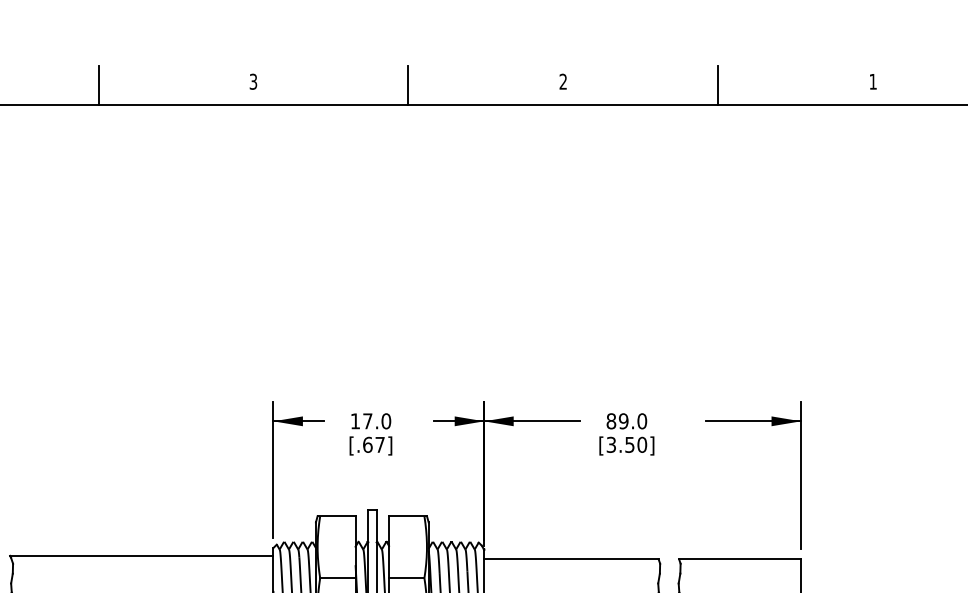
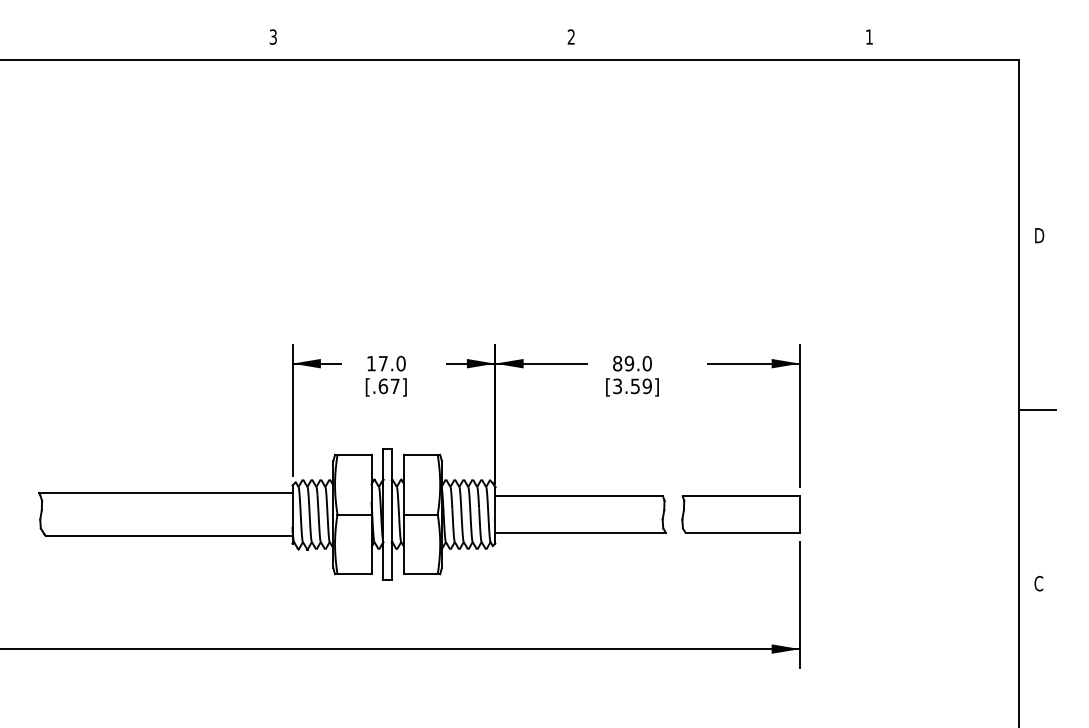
line: (98, 85) -> (124, 40), removed
line: (408, 85) -> (422, 40), removed
line: (718, 85) -> (720, 40), removed
text: (641, 445) -> (646, 386), [3.50] -> [3.59]

